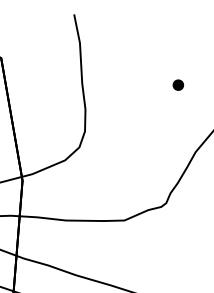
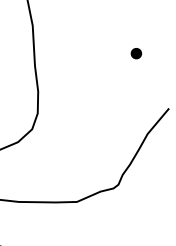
part: (177, 84) -> (135, 52), moved

